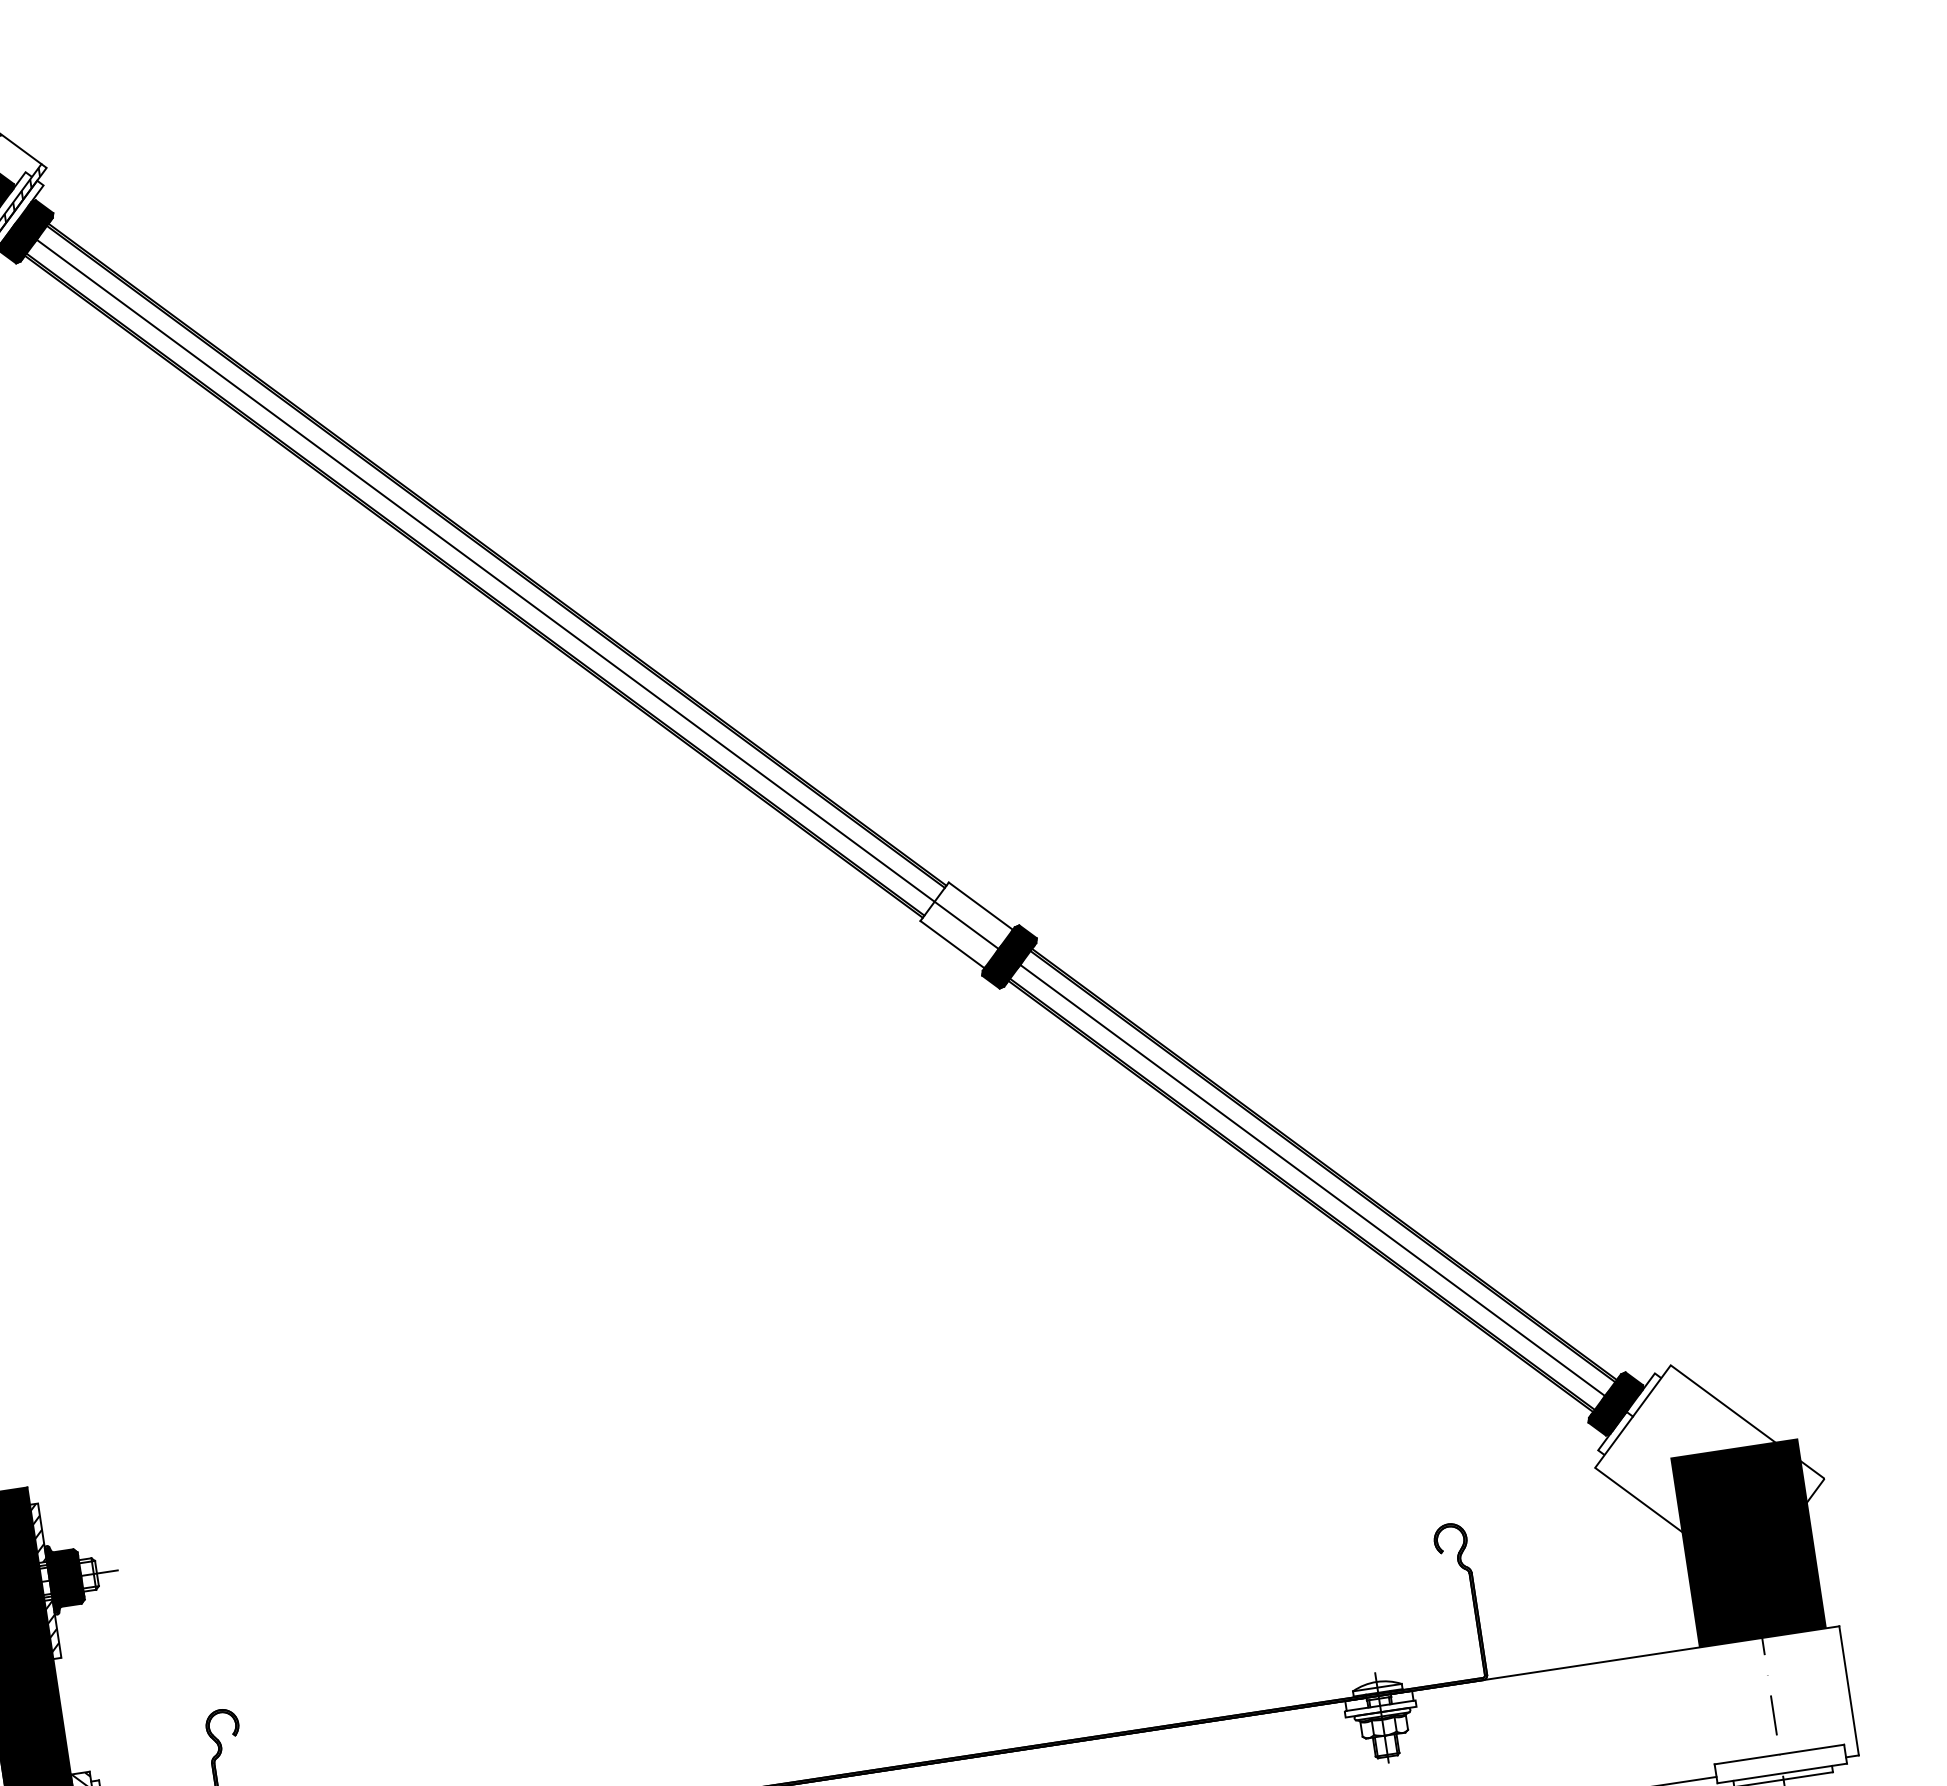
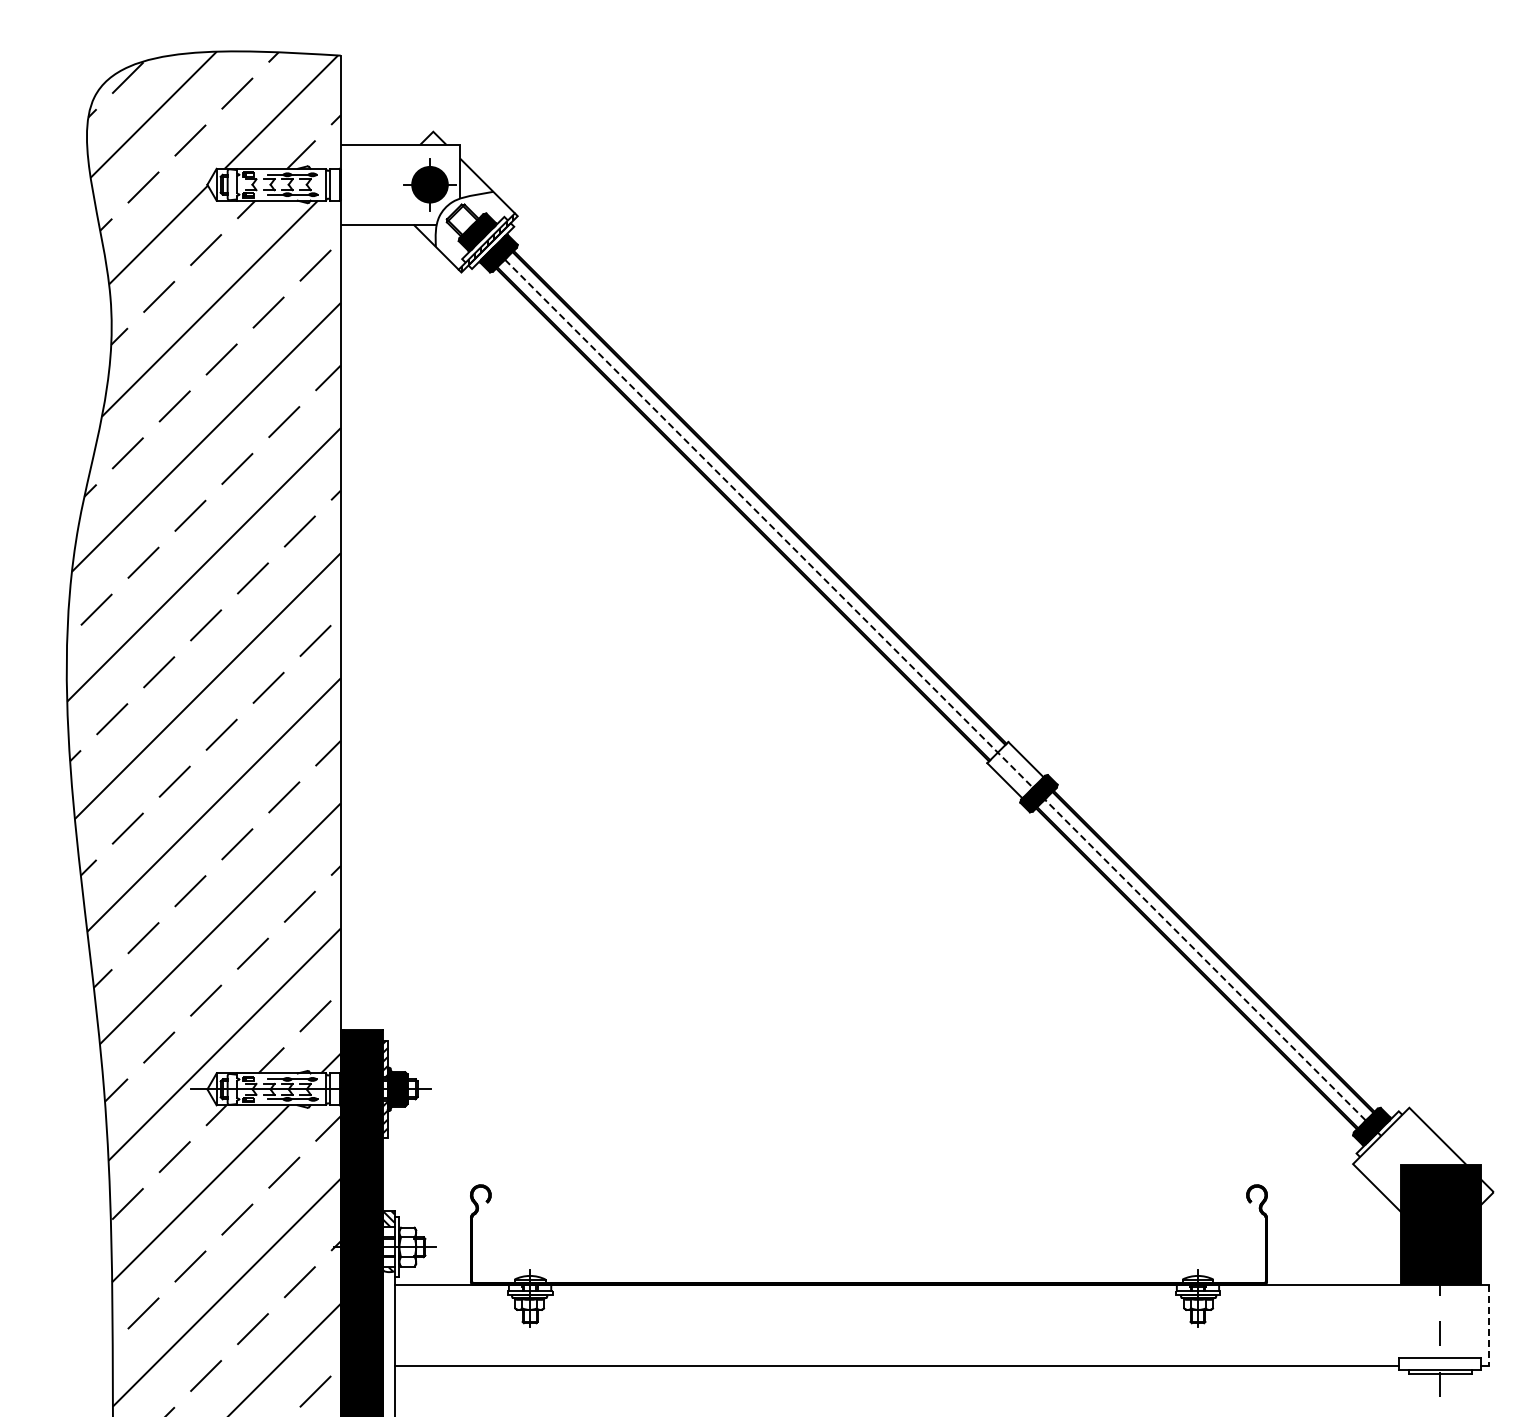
line: (835, 827) -> (943, 697), solid -> dashed
line: (1849, 1690) -> (1489, 1325), solid -> dashed

